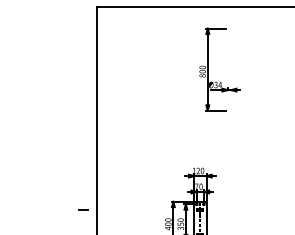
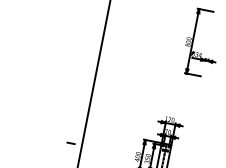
line: (83, 209) -> (71, 143), moved

